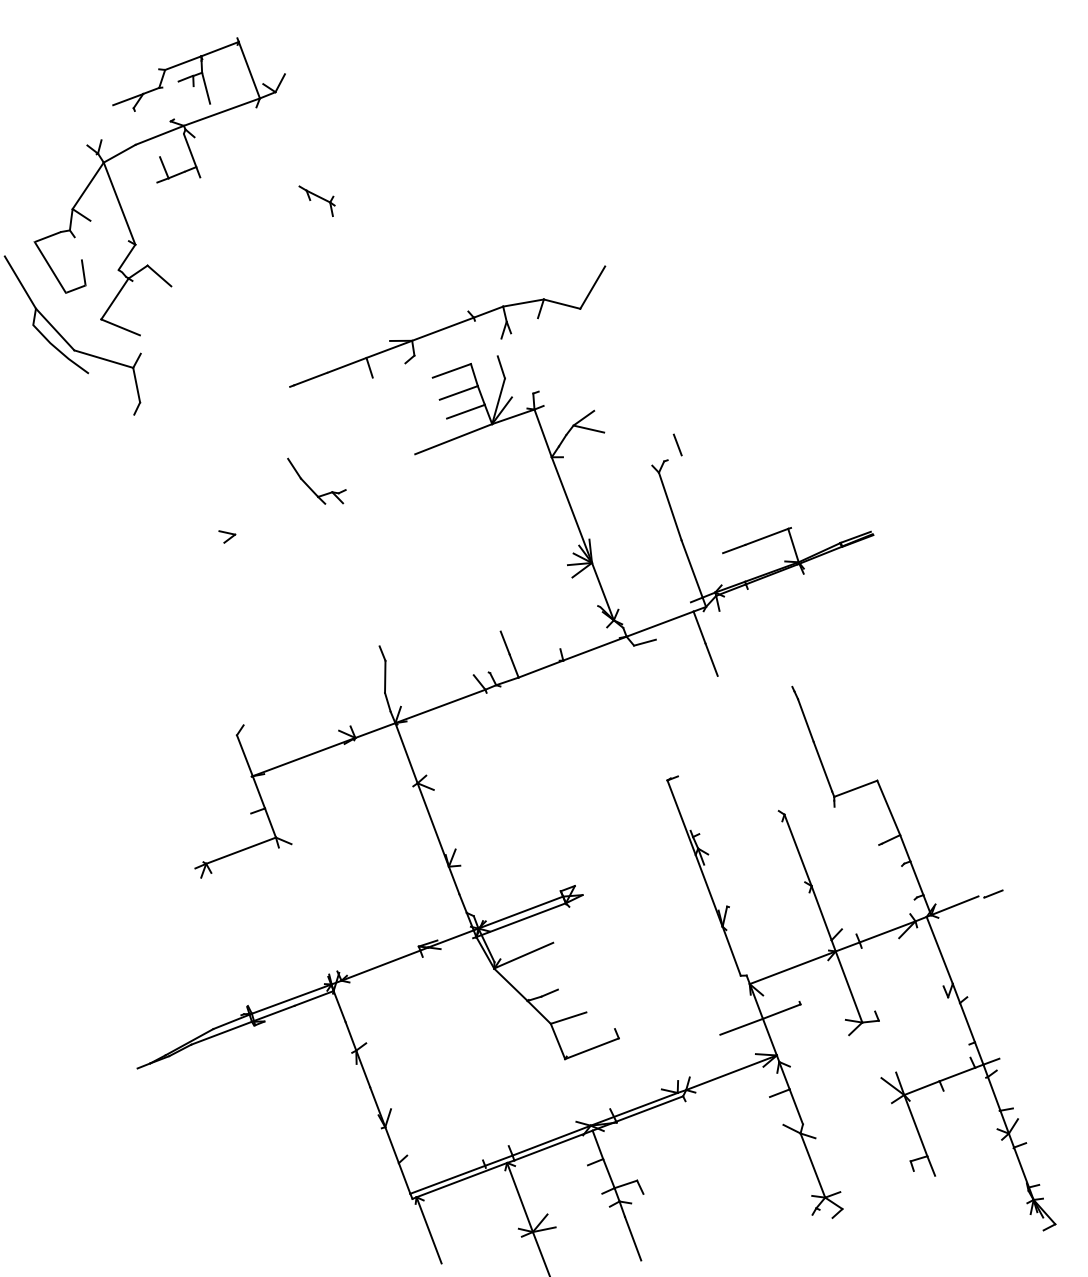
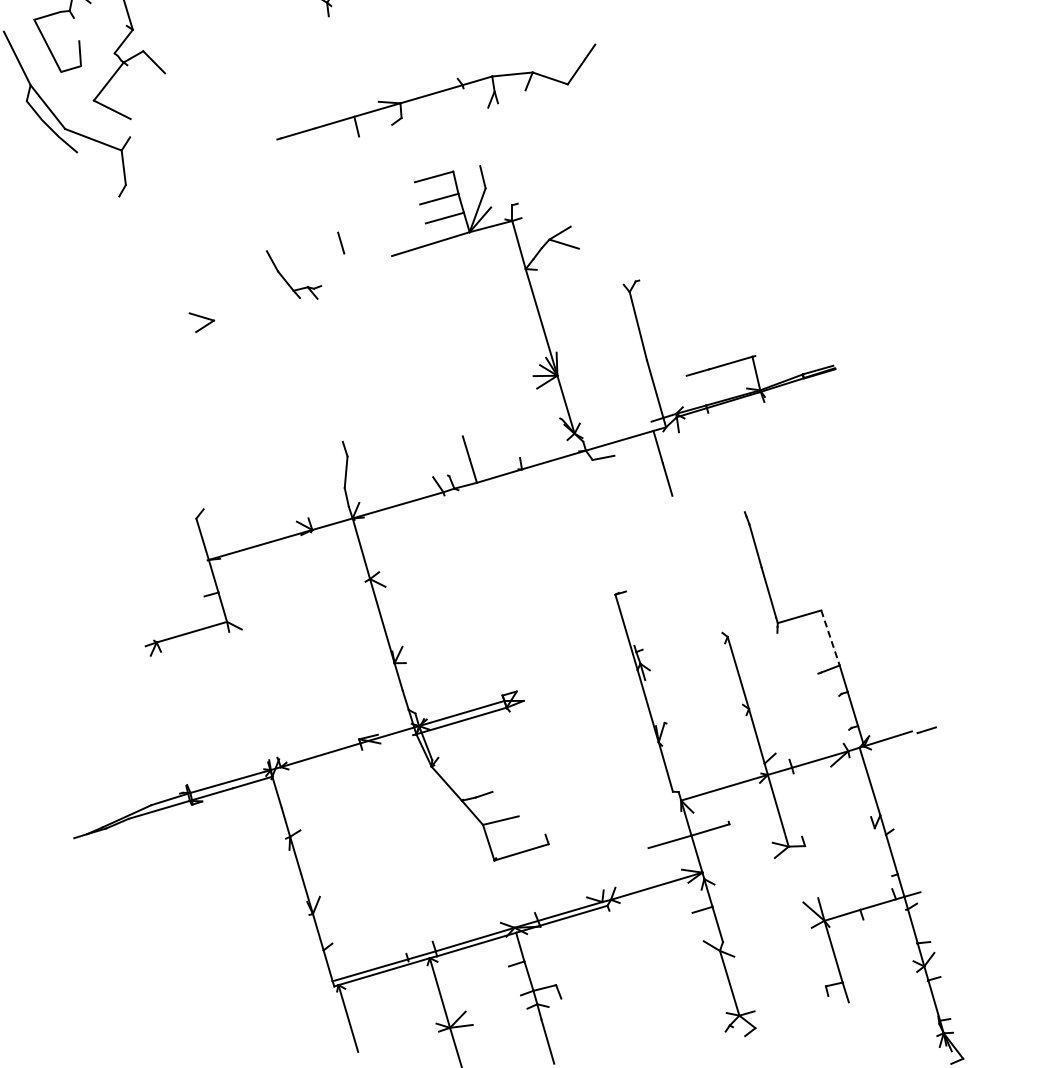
part: (447, 326) -> (436, 91), moved
line: (677, 444) -> (340, 242), moved
part: (227, 536) -> (201, 322), size x1.6
line: (888, 807) -> (830, 637), solid -> dashed
line: (525, 954) -> (463, 755), removed

